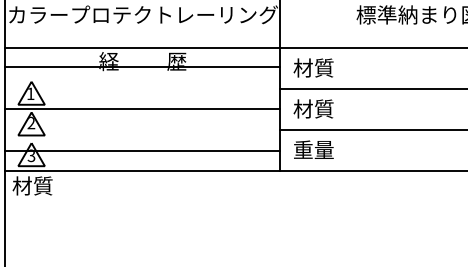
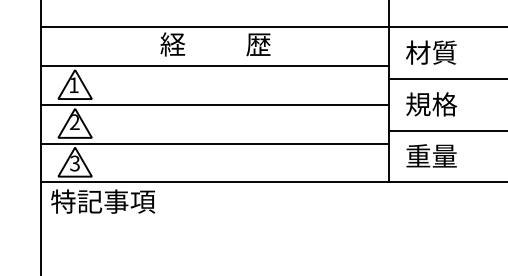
line: (142, 66) -> (215, 65), moved
text: (313, 108) -> (431, 103), 材質 -> 規格
line: (142, 151) -> (215, 144), moved
text: (53, 185) -> (102, 201), 材質 -> 特記事項

